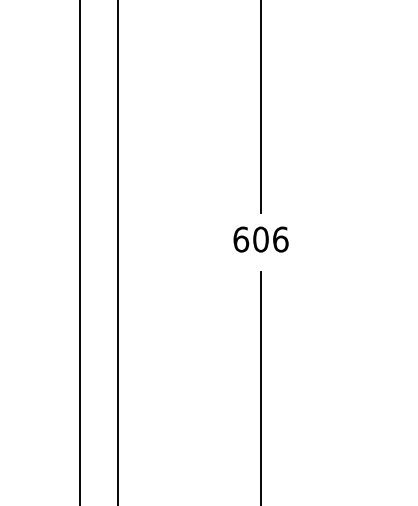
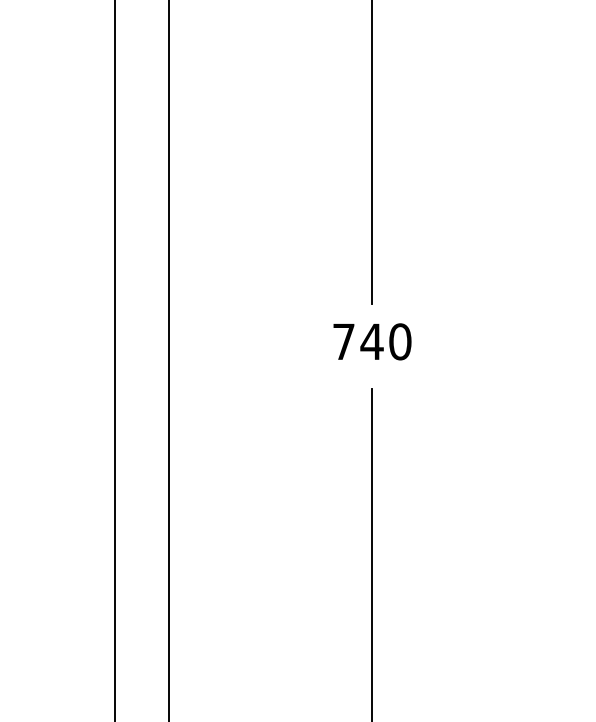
text: (260, 239) -> (371, 341), 606 -> 740

